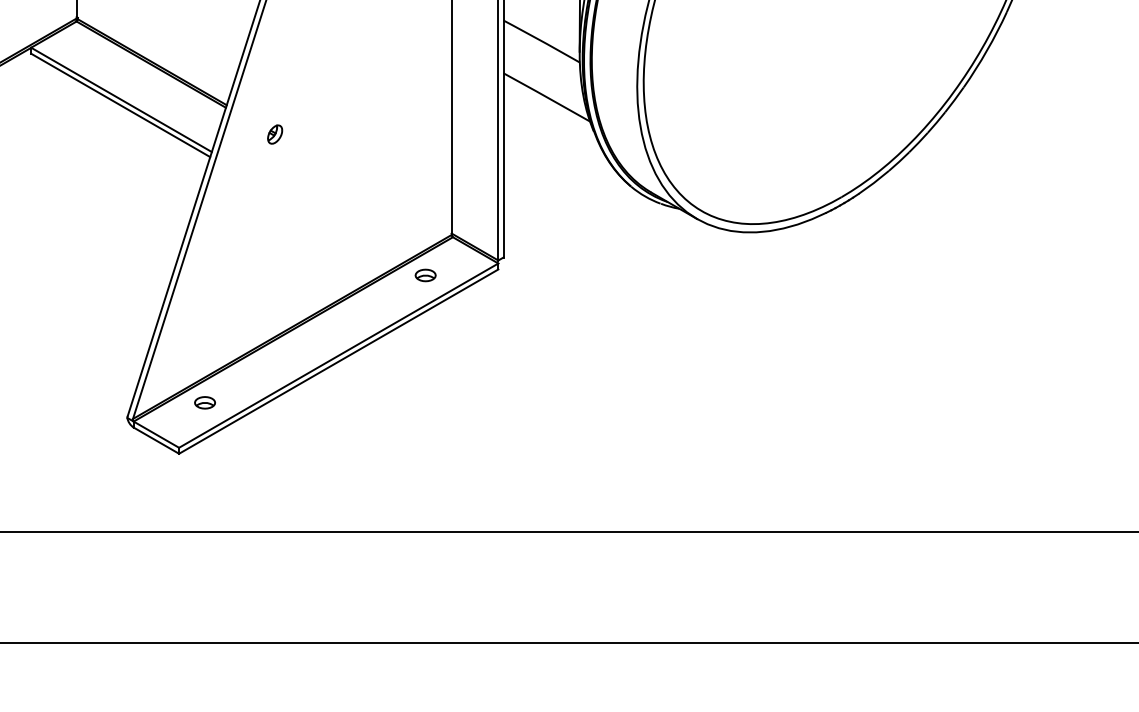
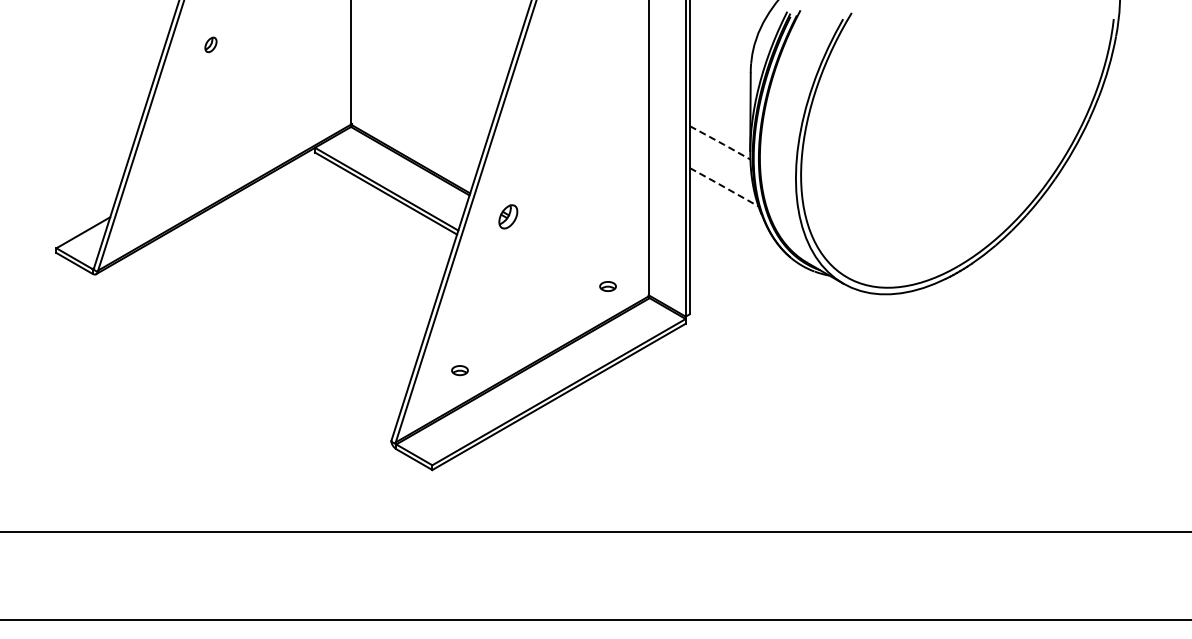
line: (542, 41) -> (720, 142), solid -> dashed
line: (547, 97) -> (724, 187), solid -> dashed
part: (275, 134) -> (508, 216), size x1.6
part: (424, 275) -> (607, 286), moved
part: (204, 402) -> (459, 370), moved

